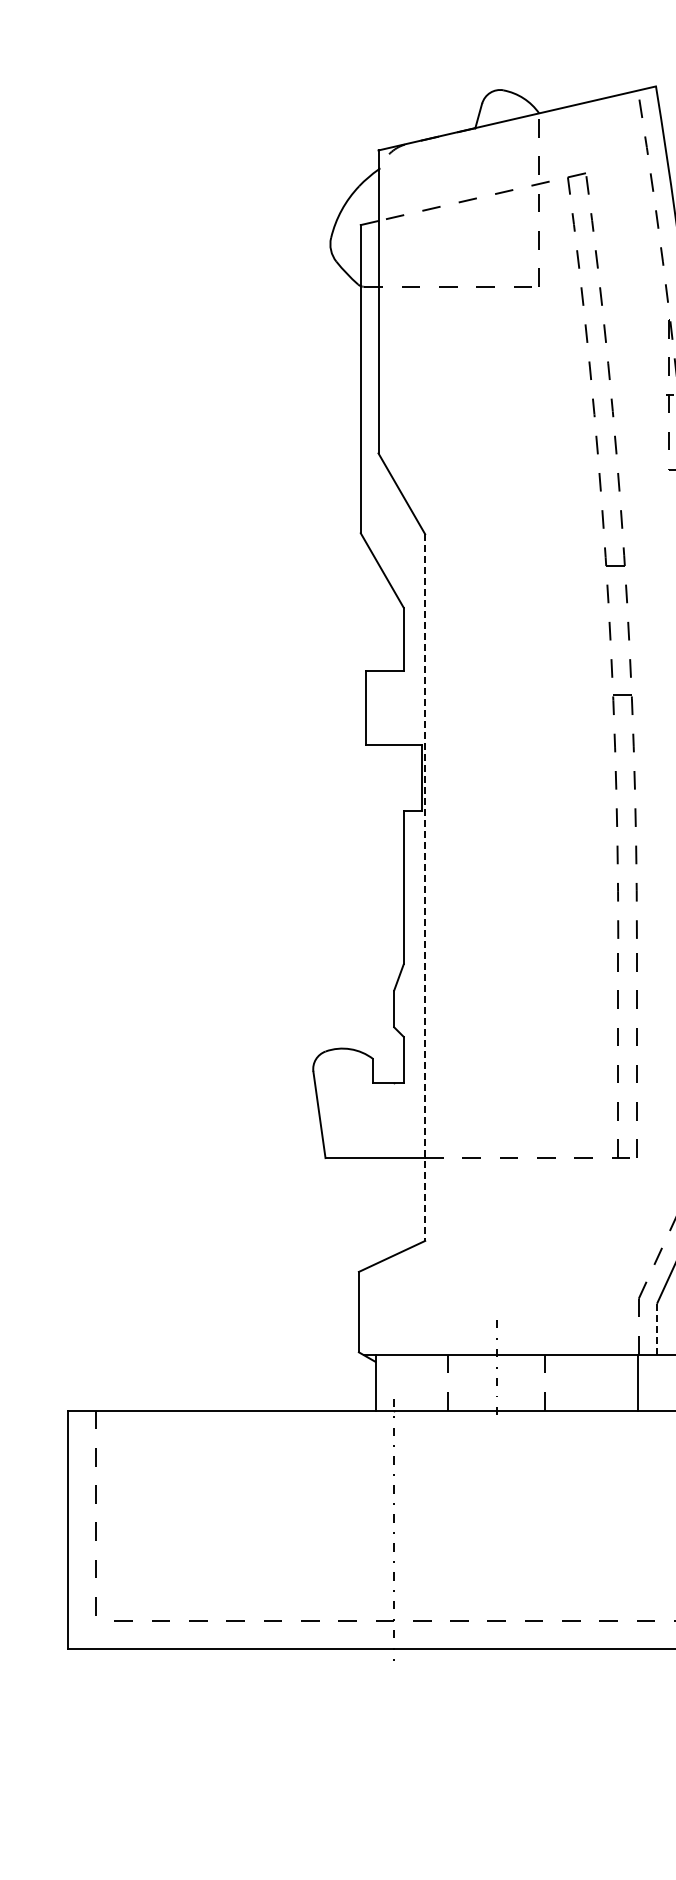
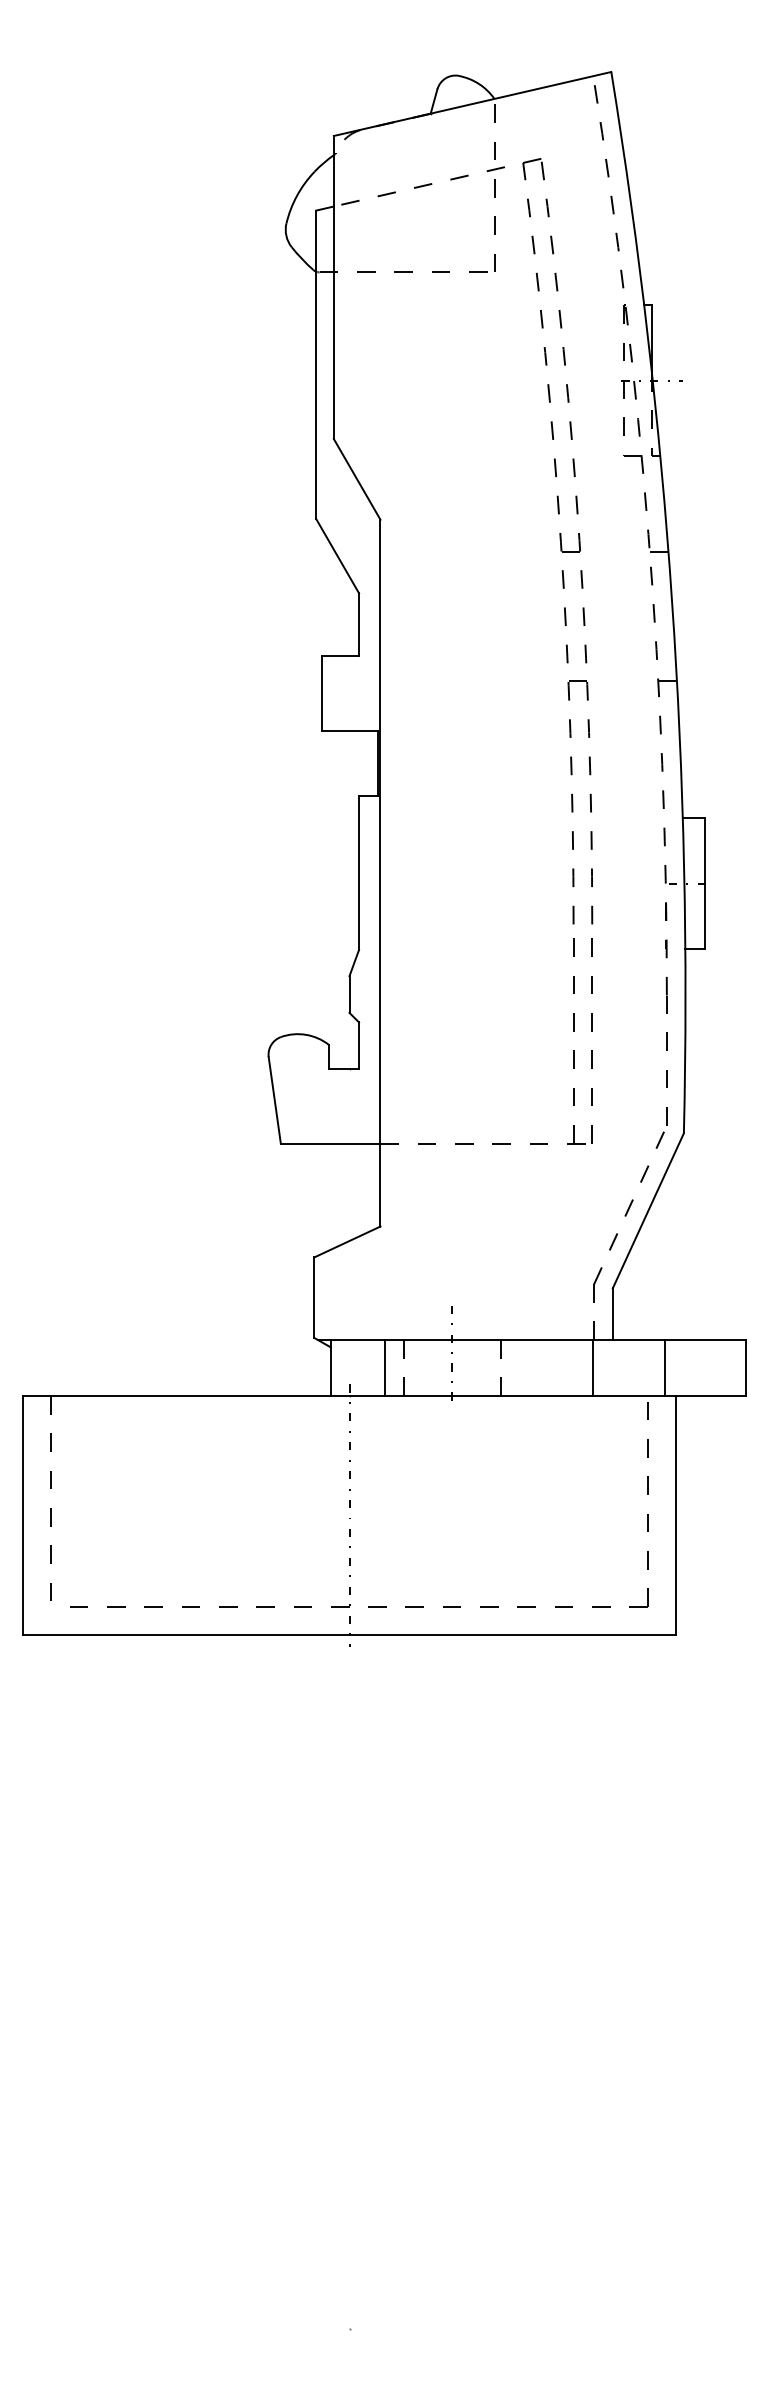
line: (425, 887) -> (380, 873), dashed -> solid
line: (657, 1328) -> (612, 1314), dashed -> solid
line: (430, 1382) -> (385, 1368), added

